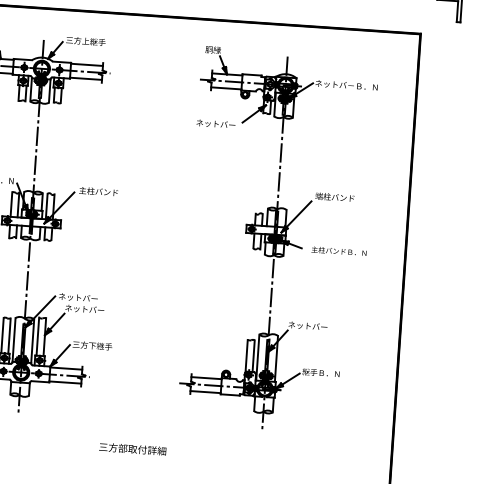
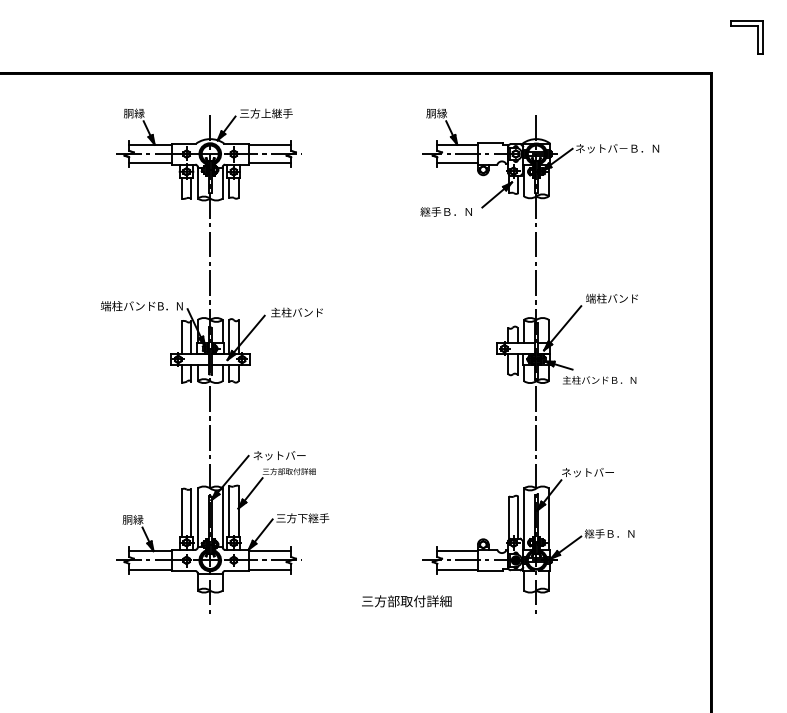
text: (215, 123) -> (446, 211), ネットバー -> 継手Ｂ．Ｎ
text: (339, 251) -> (599, 380), moved
text: (84, 309) -> (288, 470), ネットバー -> 三方部取付詳細
text: (132, 449) -> (406, 601), moved

